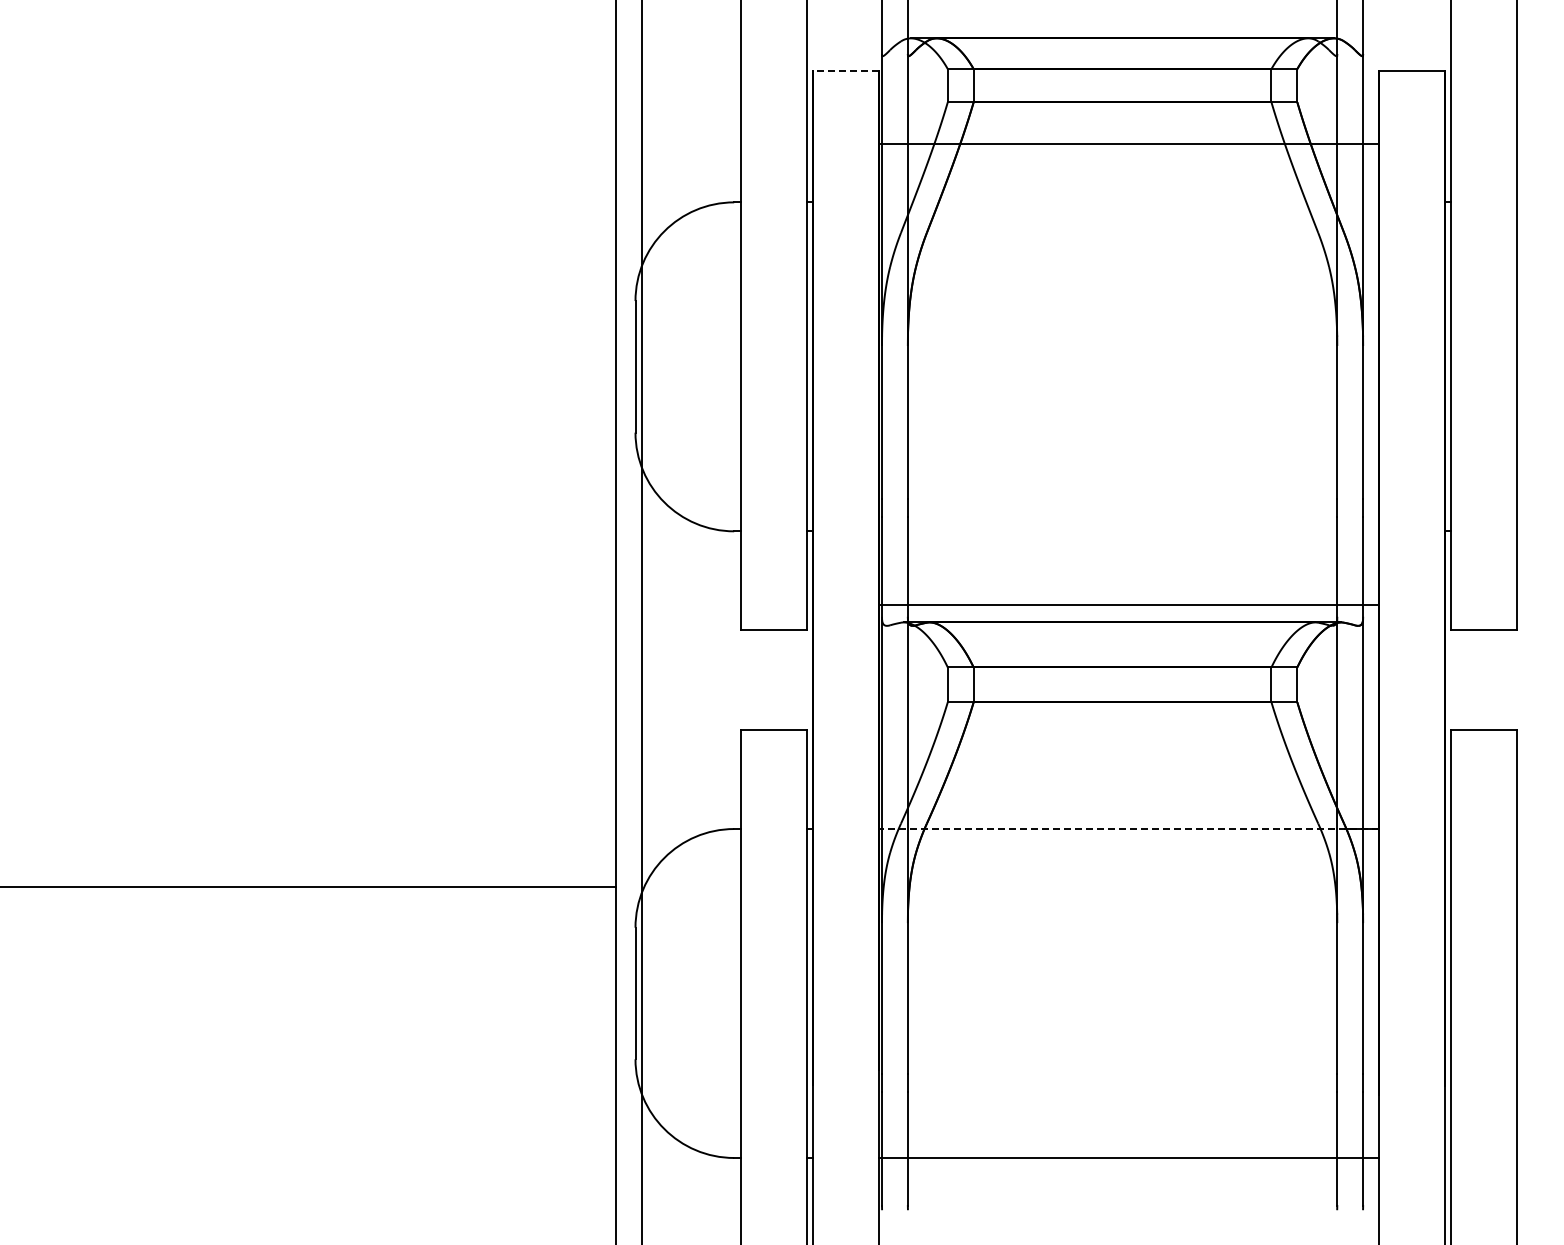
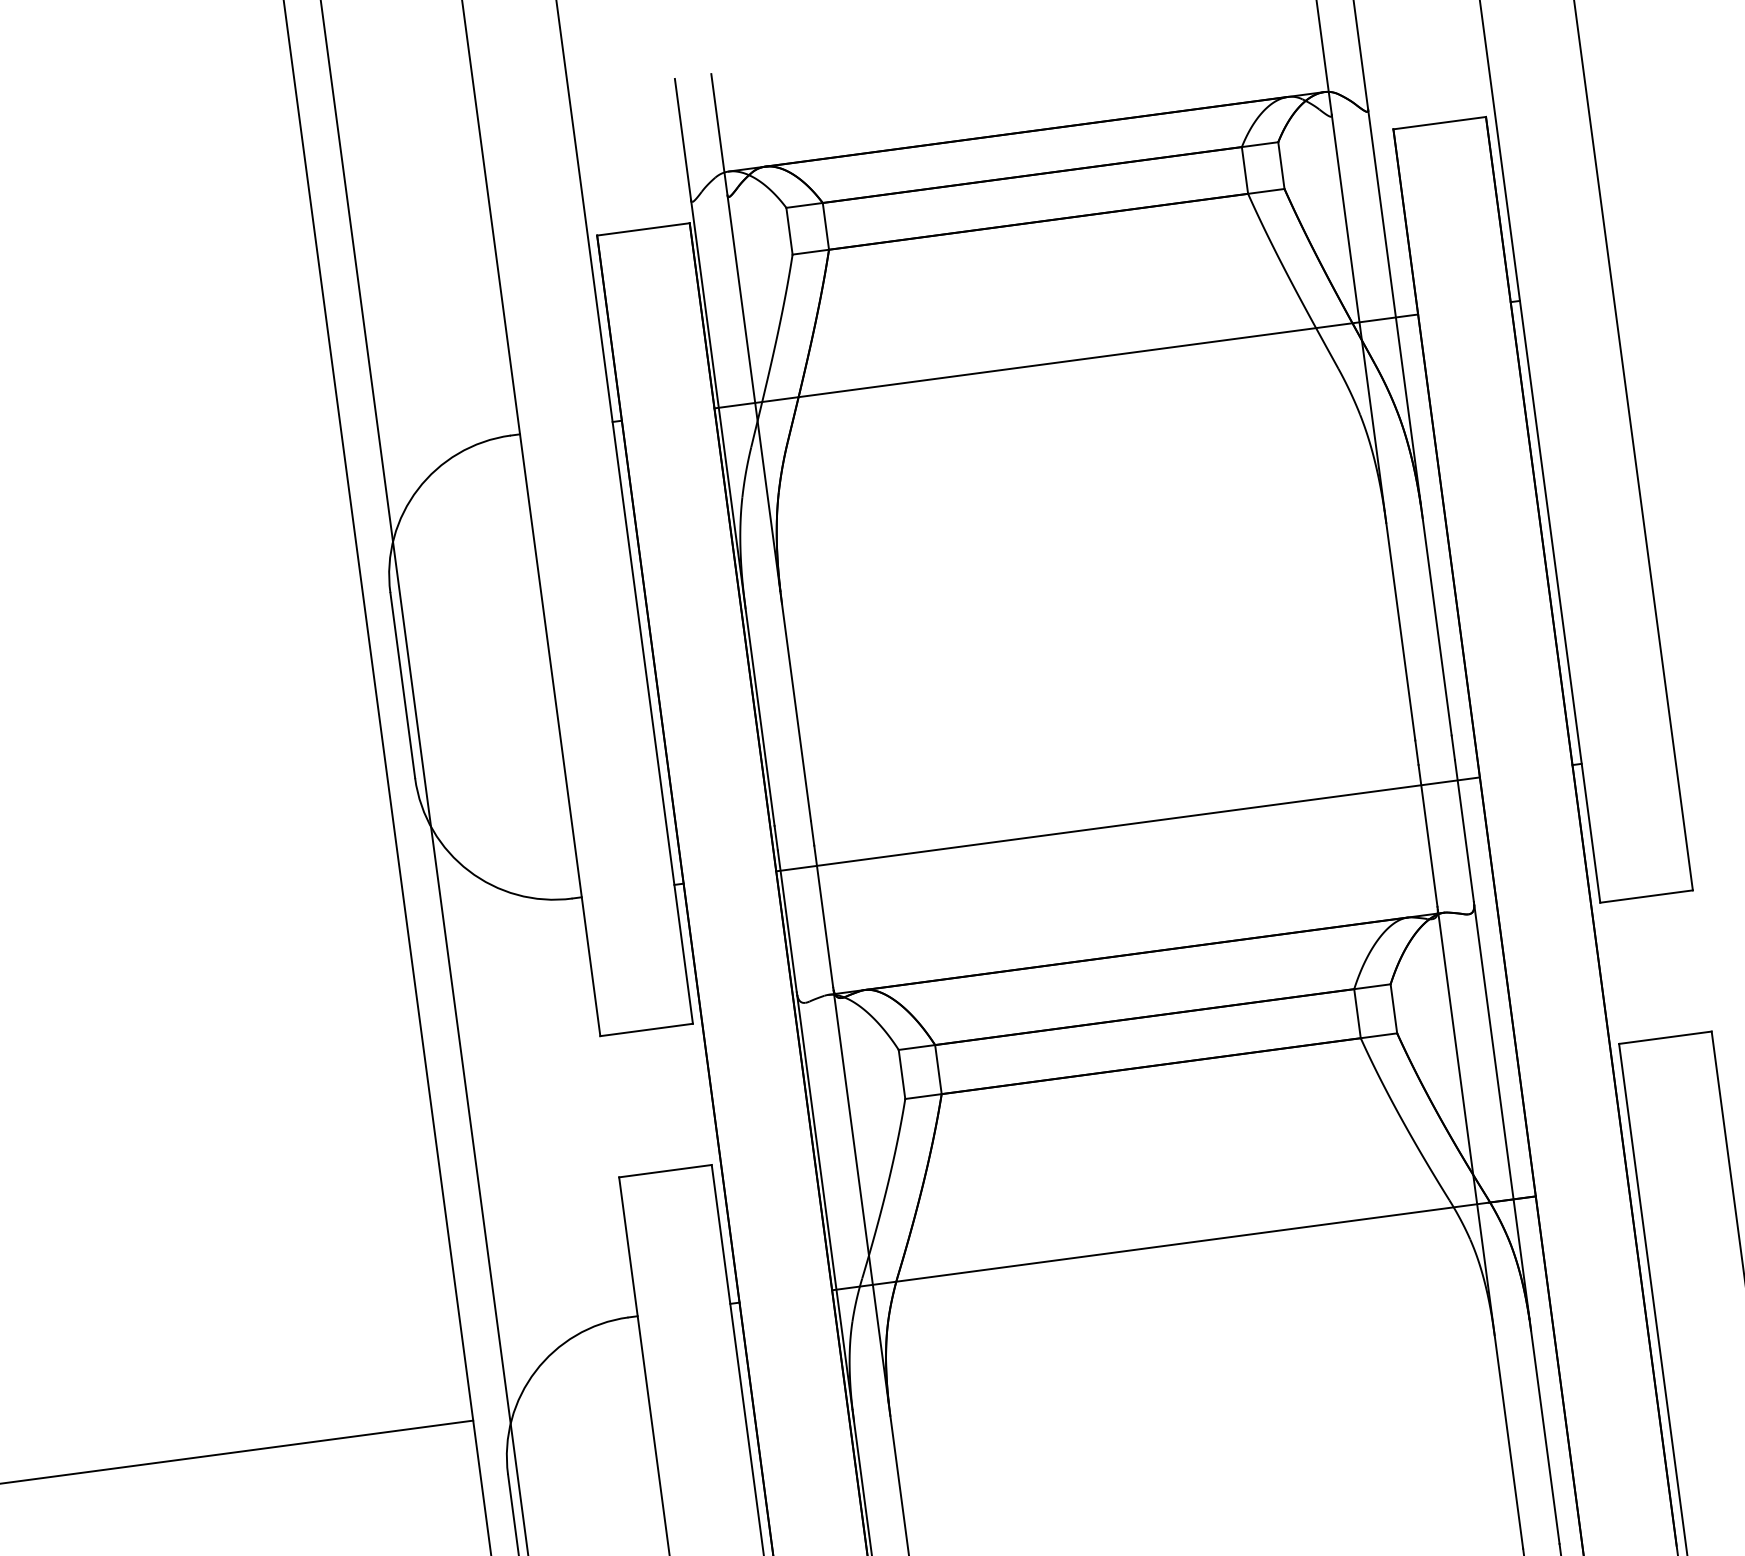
line: (846, 70) -> (644, 228), dashed -> solid
line: (1128, 144) -> (1065, 361), moved
line: (1128, 605) -> (1127, 824), moved
line: (1128, 829) -> (1183, 1244), dashed -> solid

